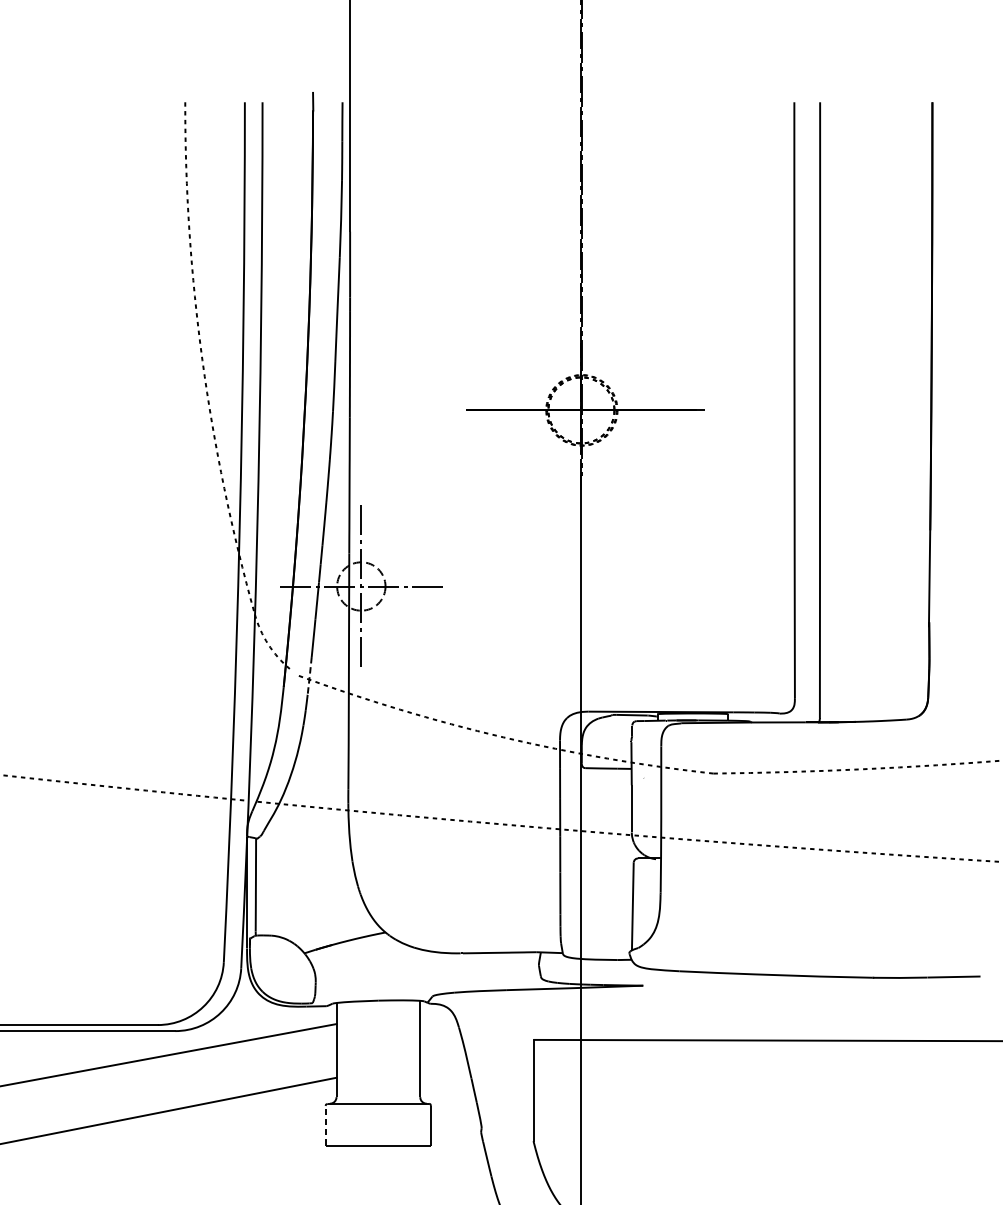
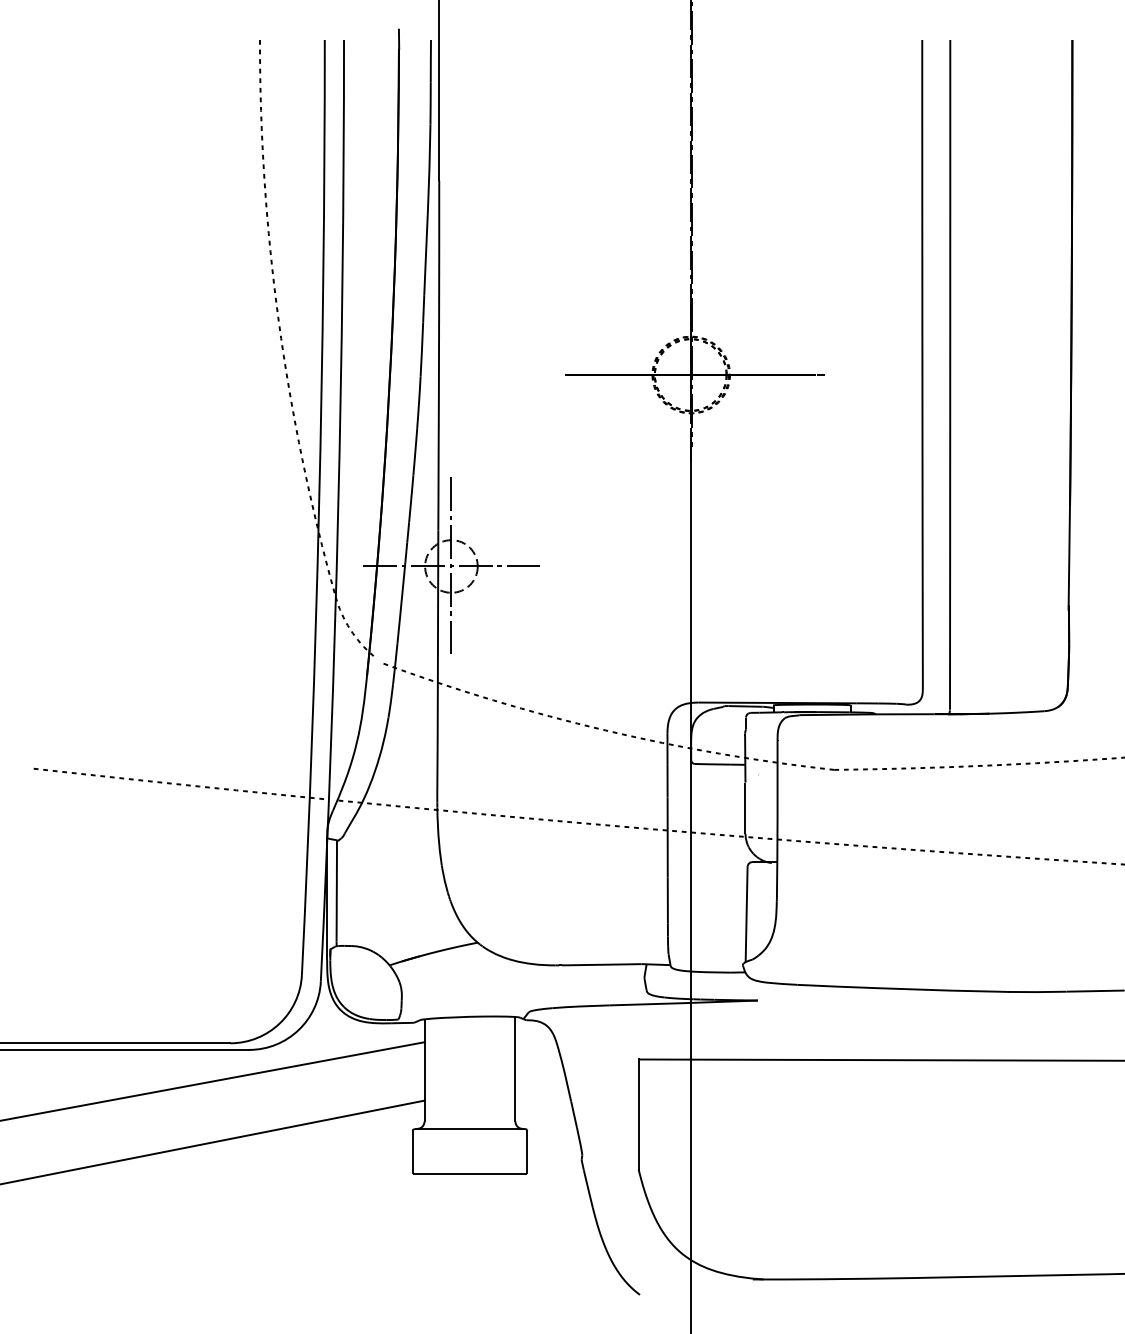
line: (309, 675) -> (395, 663), dashed -> solid
line: (325, 1125) -> (412, 1152), dashed -> solid

